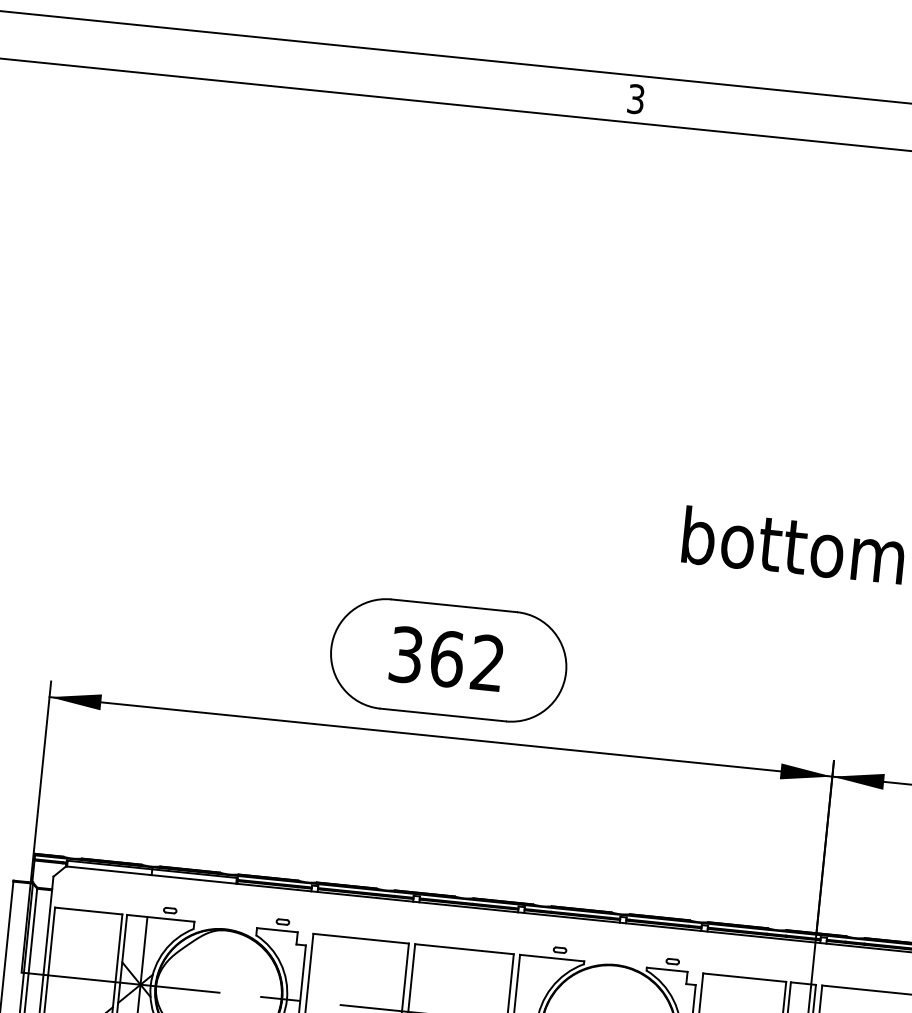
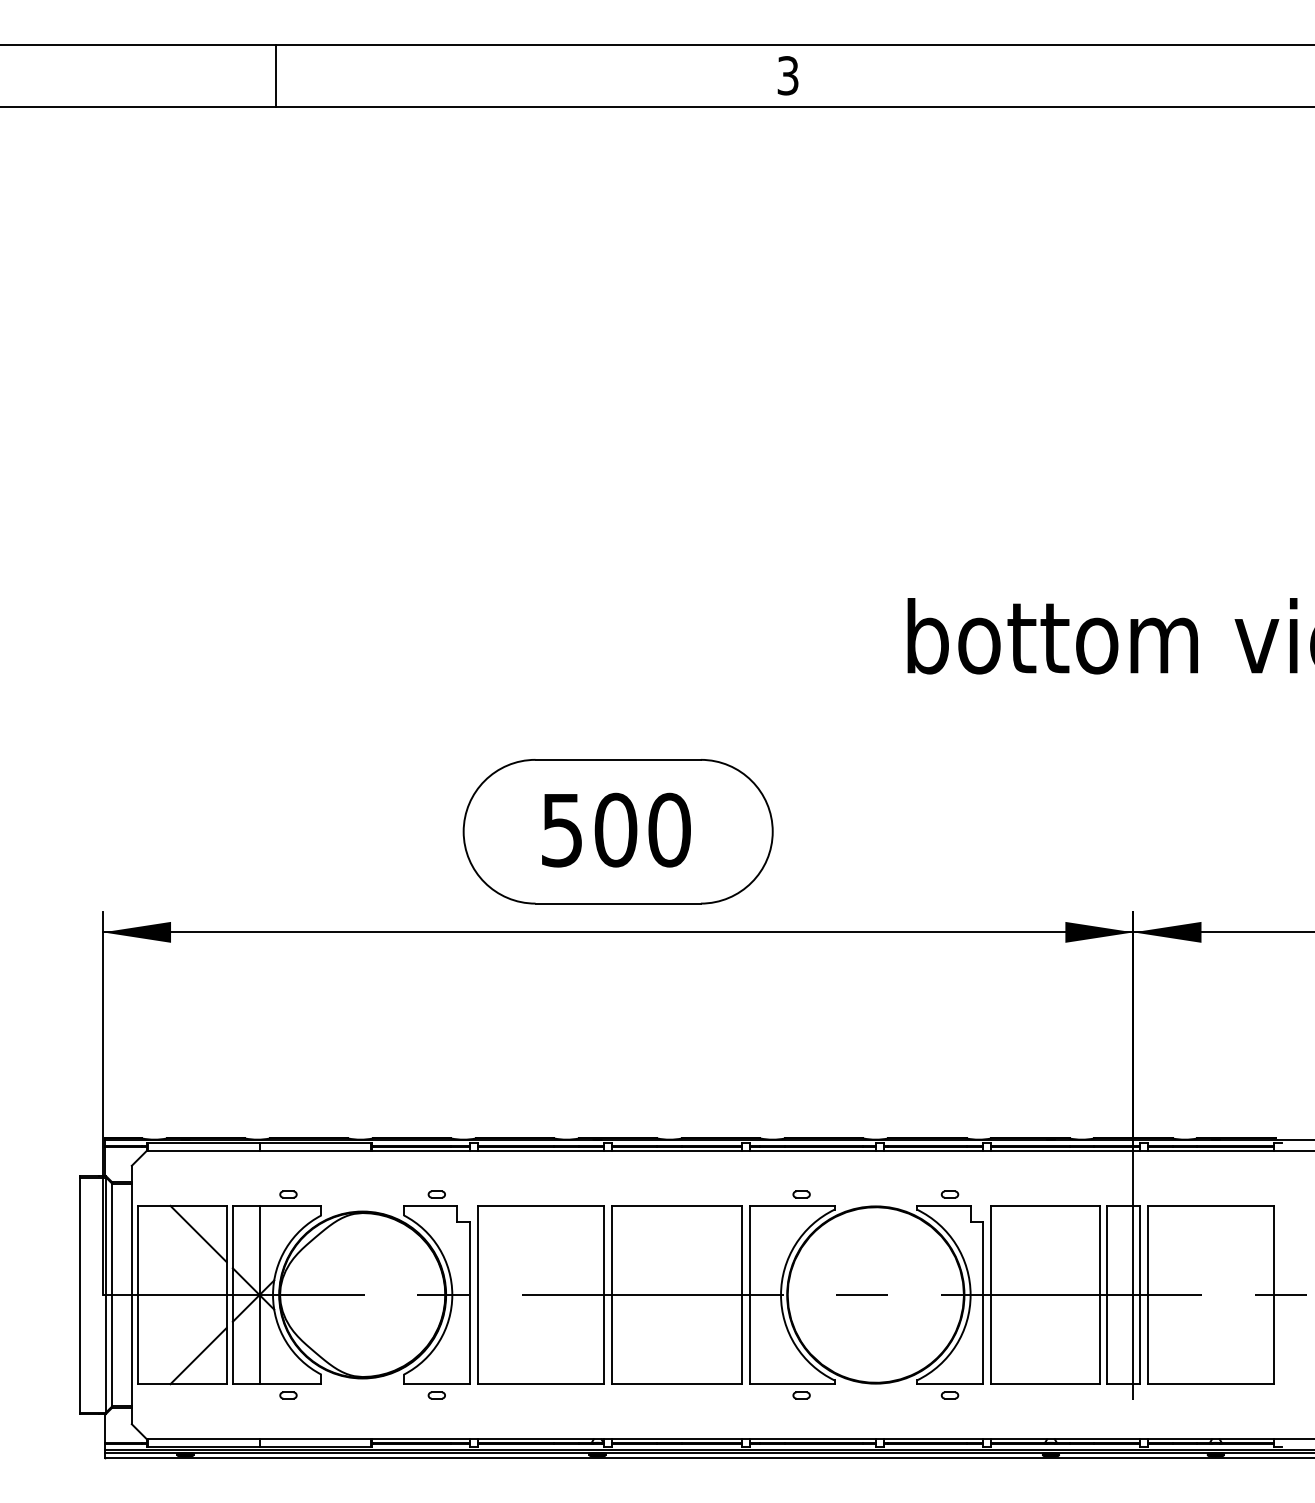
line: (246, 59) -> (275, 75), added
text: (447, 658) -> (616, 829), 362 -> 500
line: (98, 933) -> (198, 1233), added

